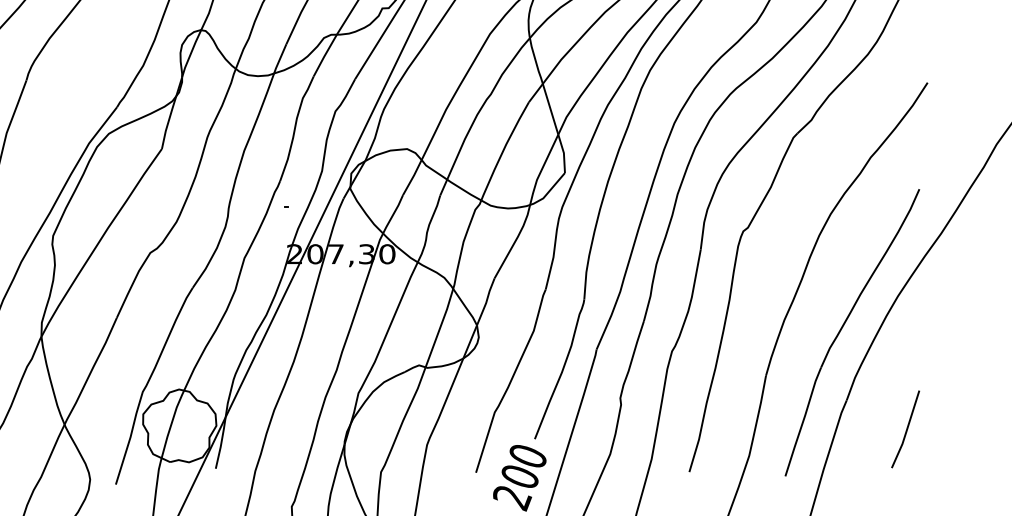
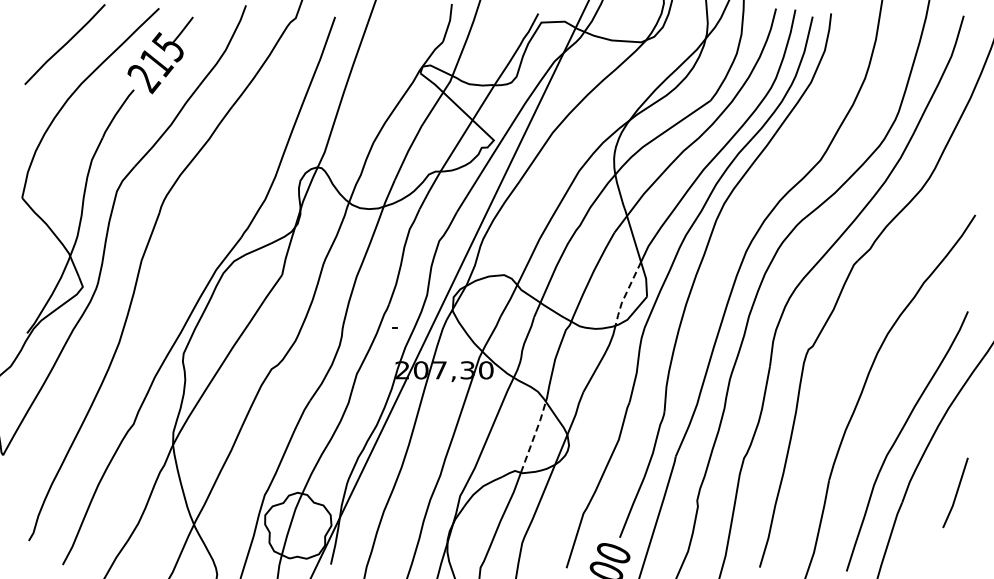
line: (541, 170) -> (625, 294), solid -> dashed
line: (440, 327) -> (534, 436), solid -> dashed
line: (906, 428) -> (956, 492), moved

